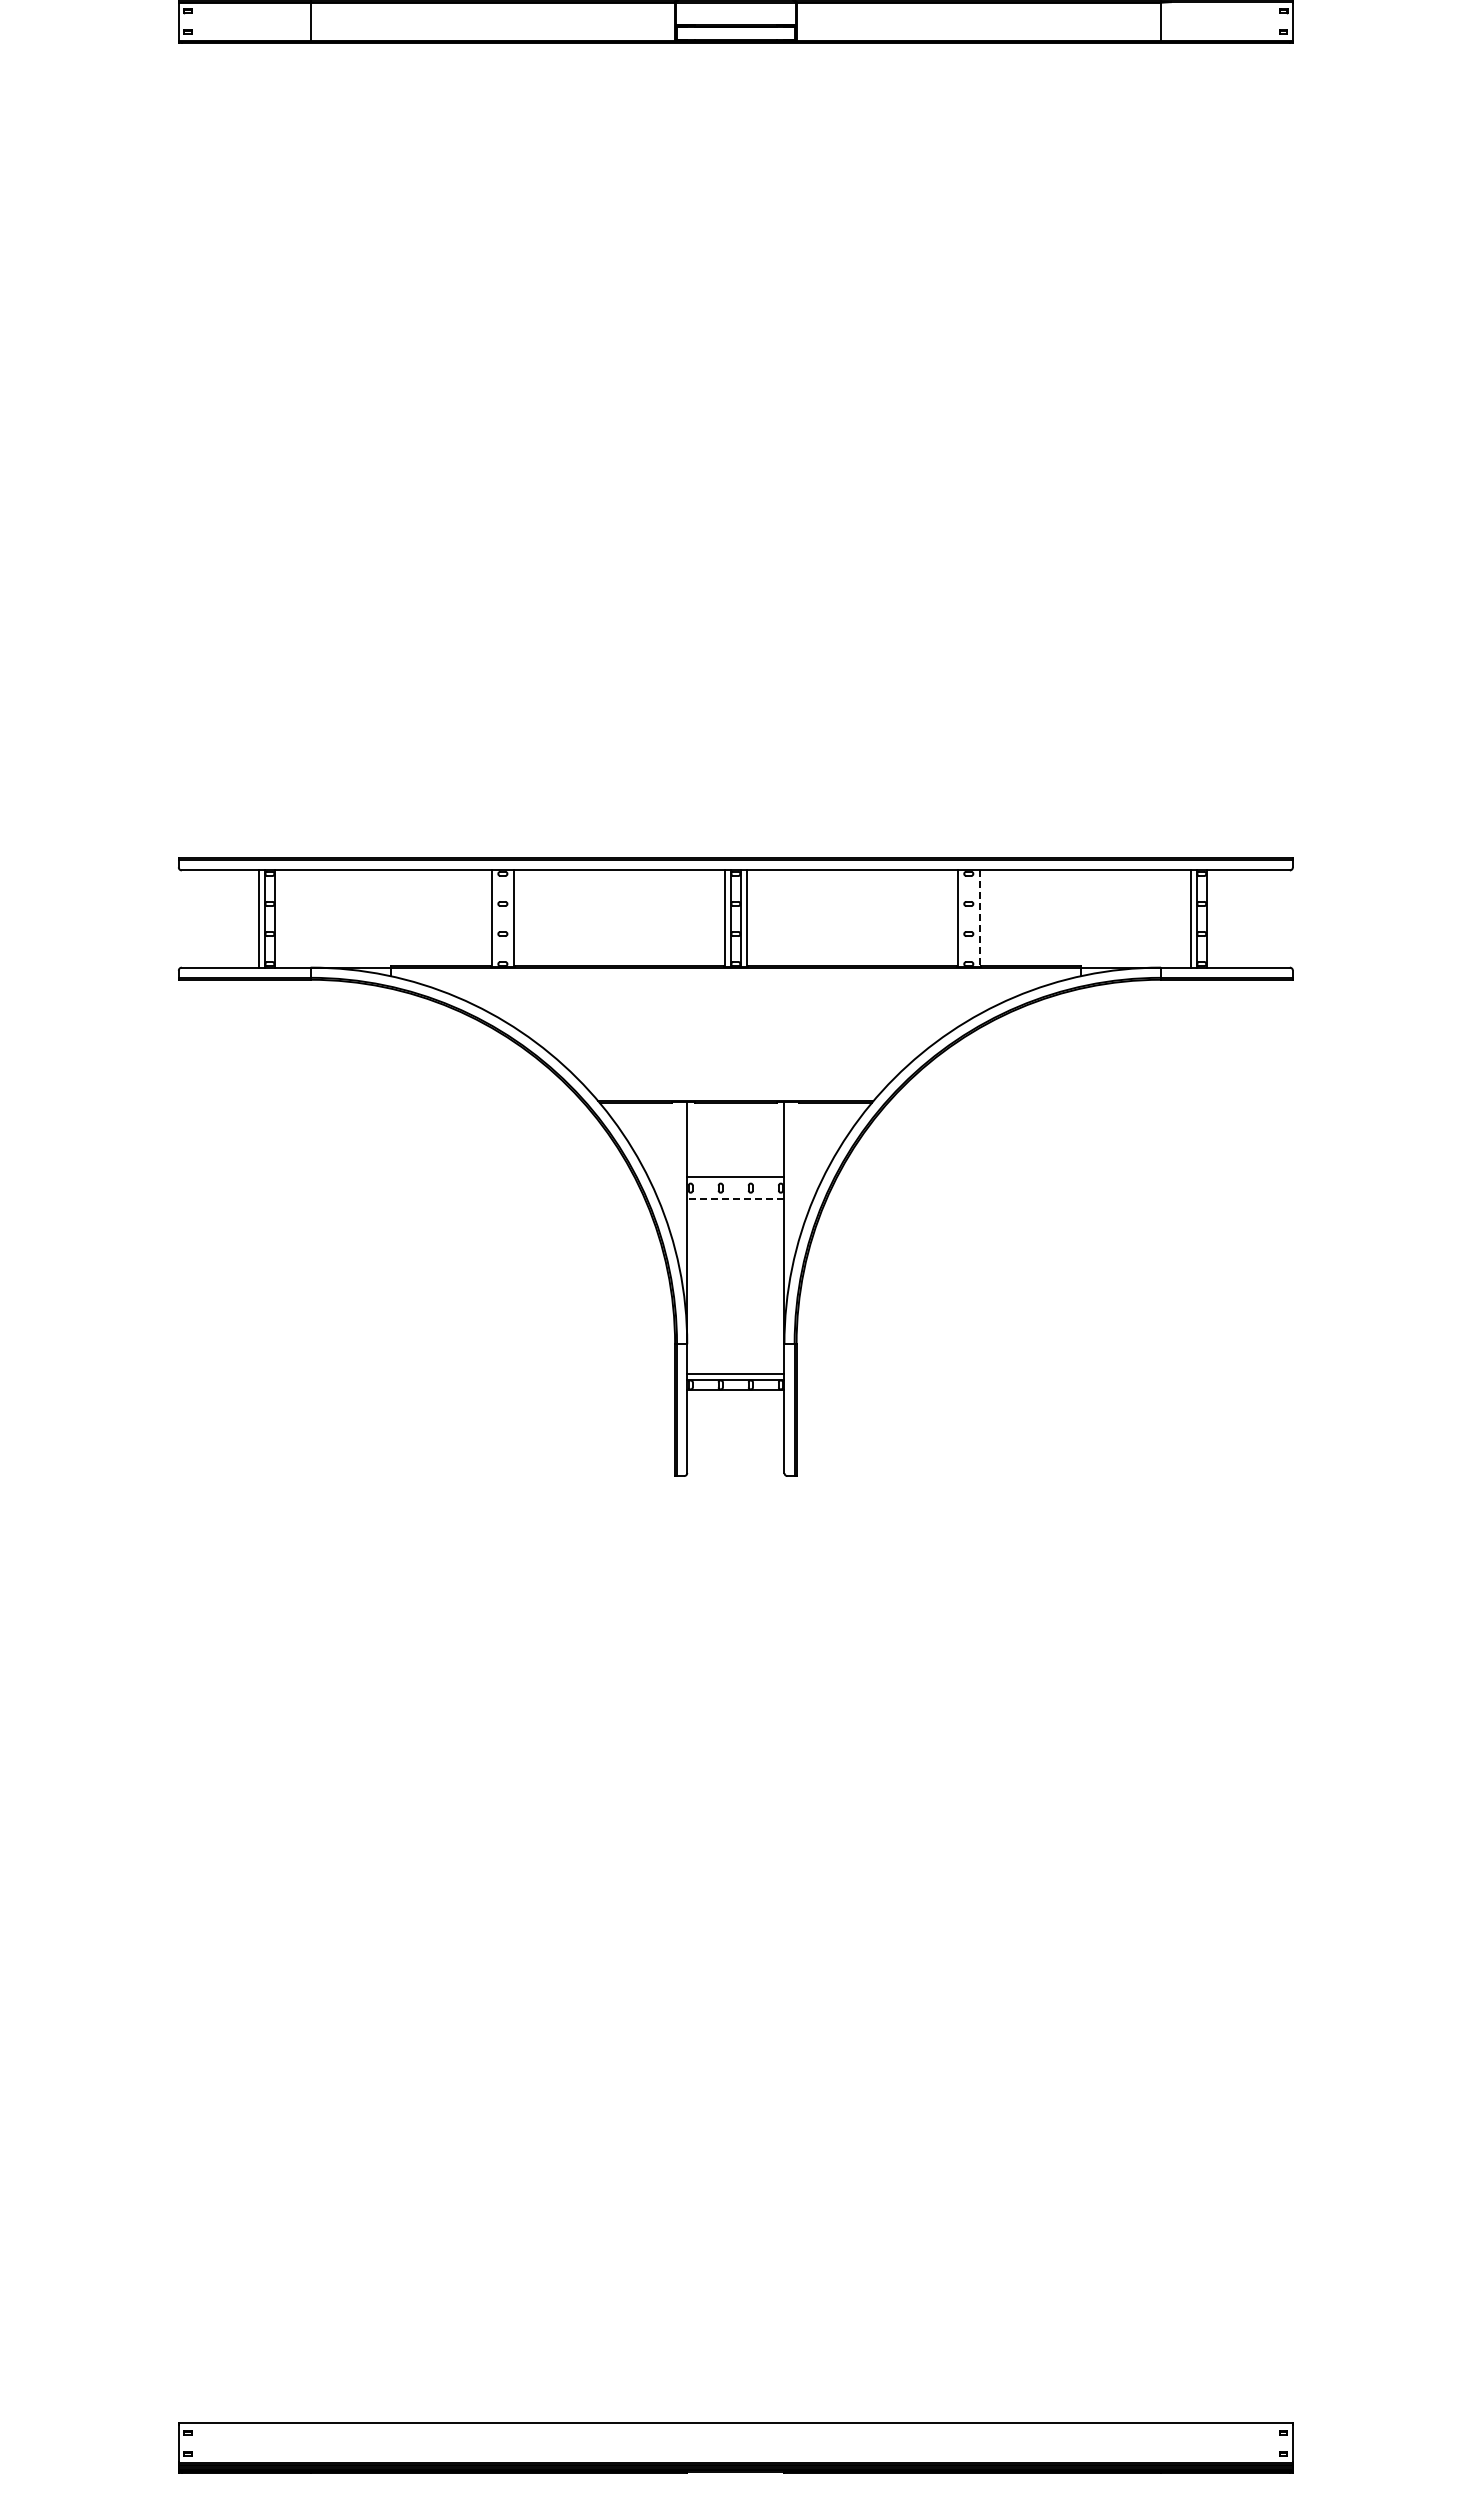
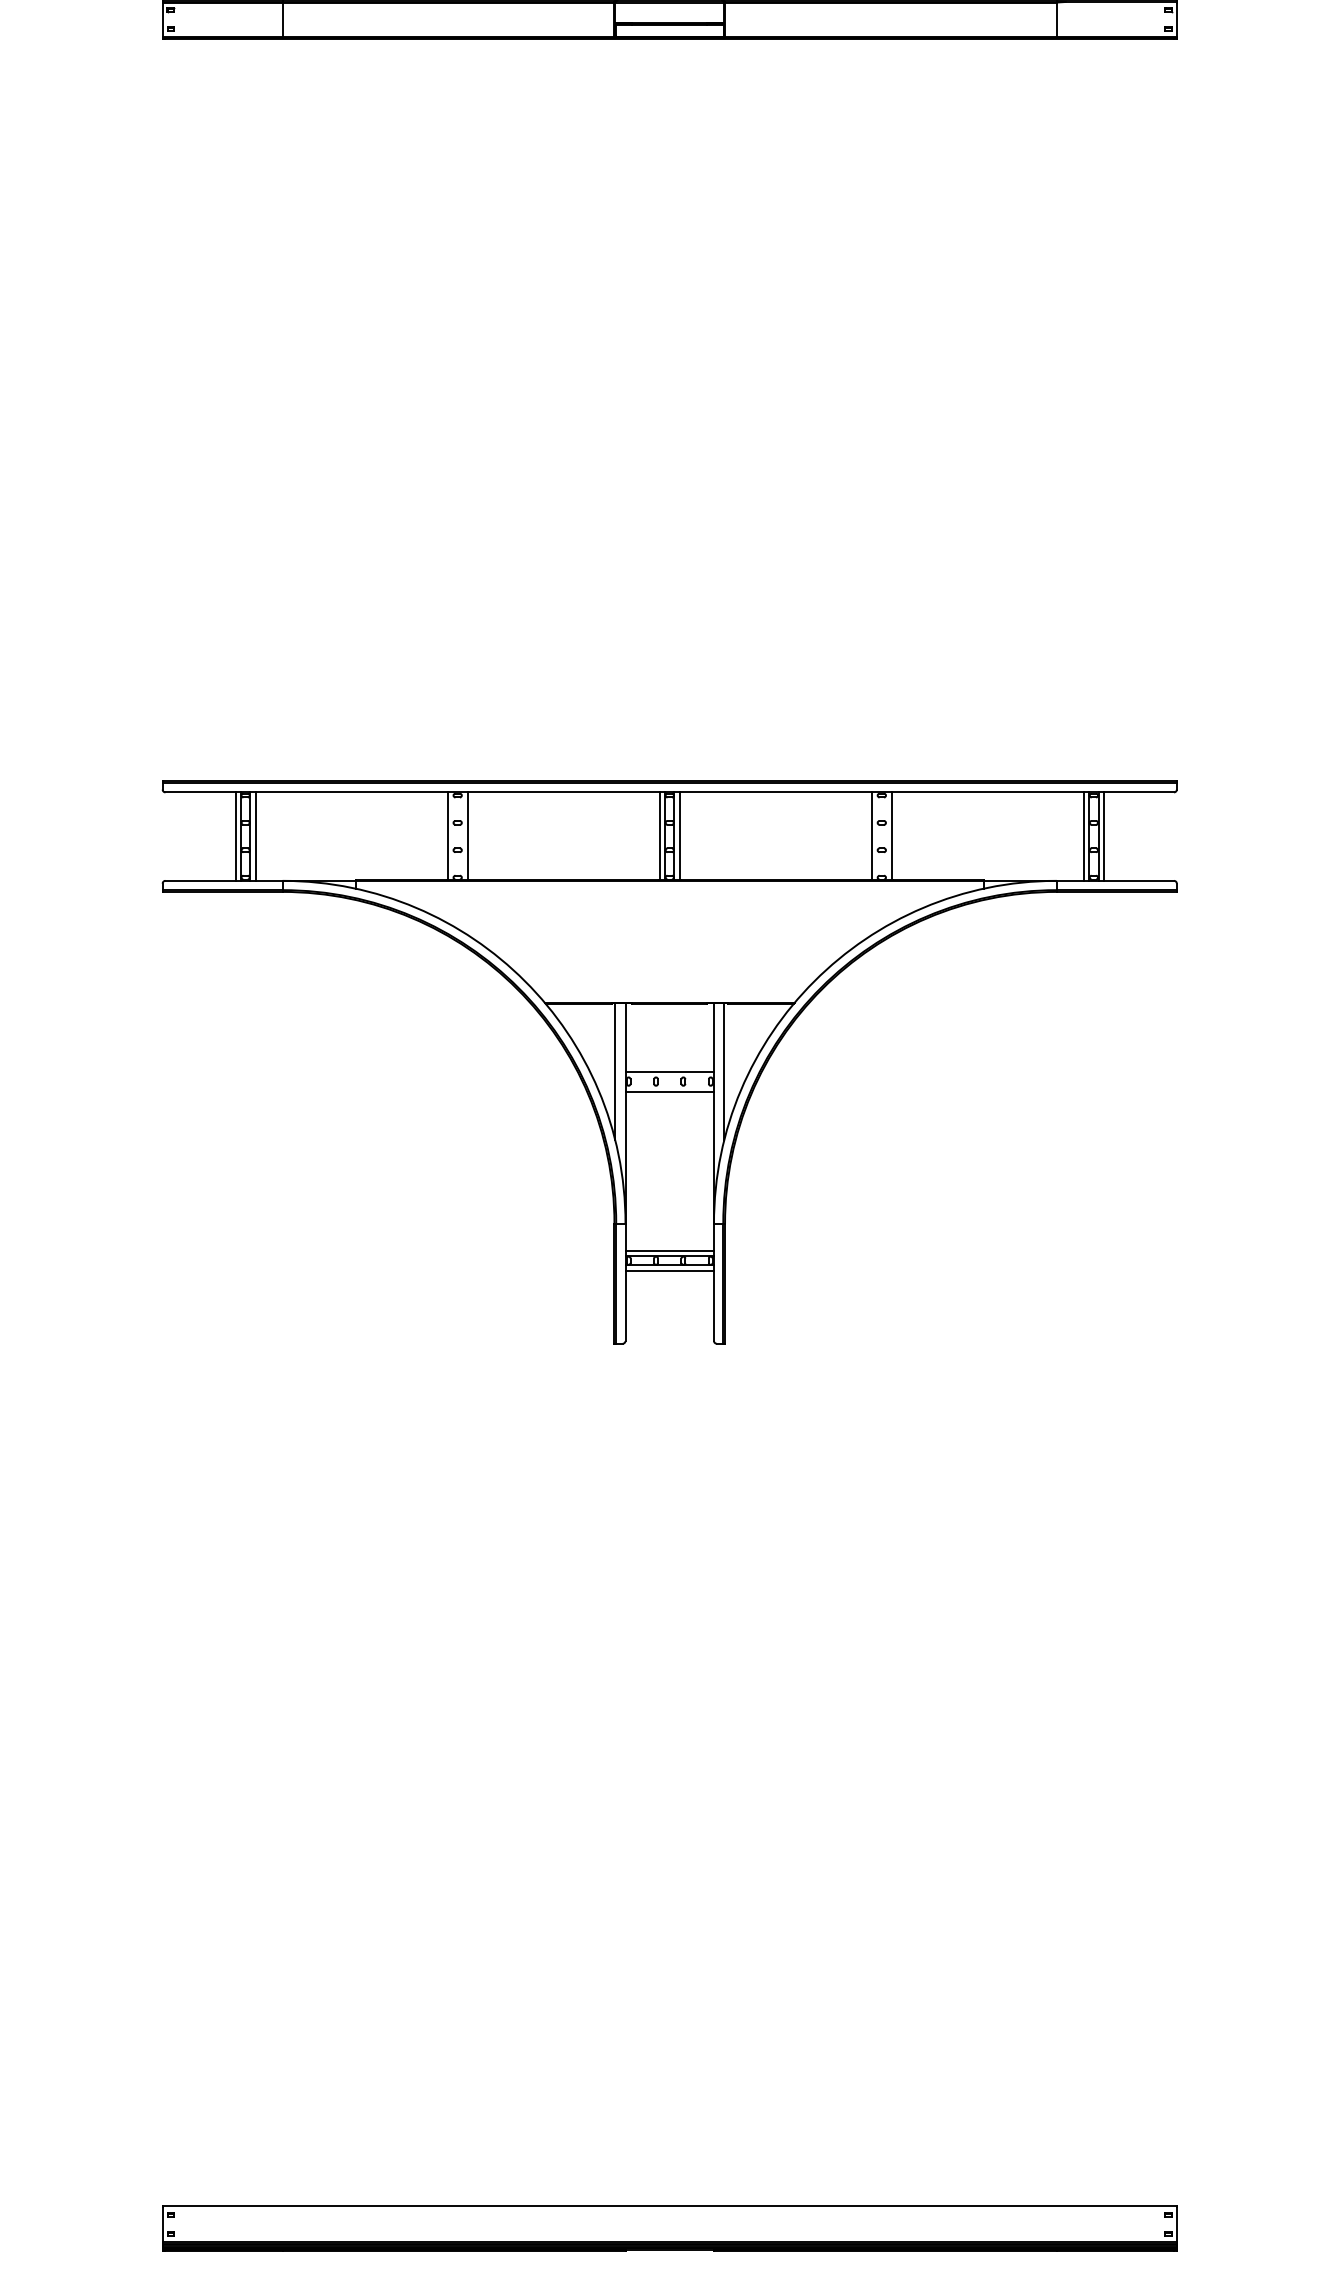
line: (280, 918) -> (255, 836), added
line: (1212, 918) -> (1103, 836), added
line: (979, 919) -> (891, 837), dashed -> solid
line: (675, 1176) -> (614, 1071), added
line: (795, 1176) -> (724, 1071), added
line: (735, 1199) -> (669, 1091), dashed -> solid
line: (735, 1395) -> (669, 1270), added

